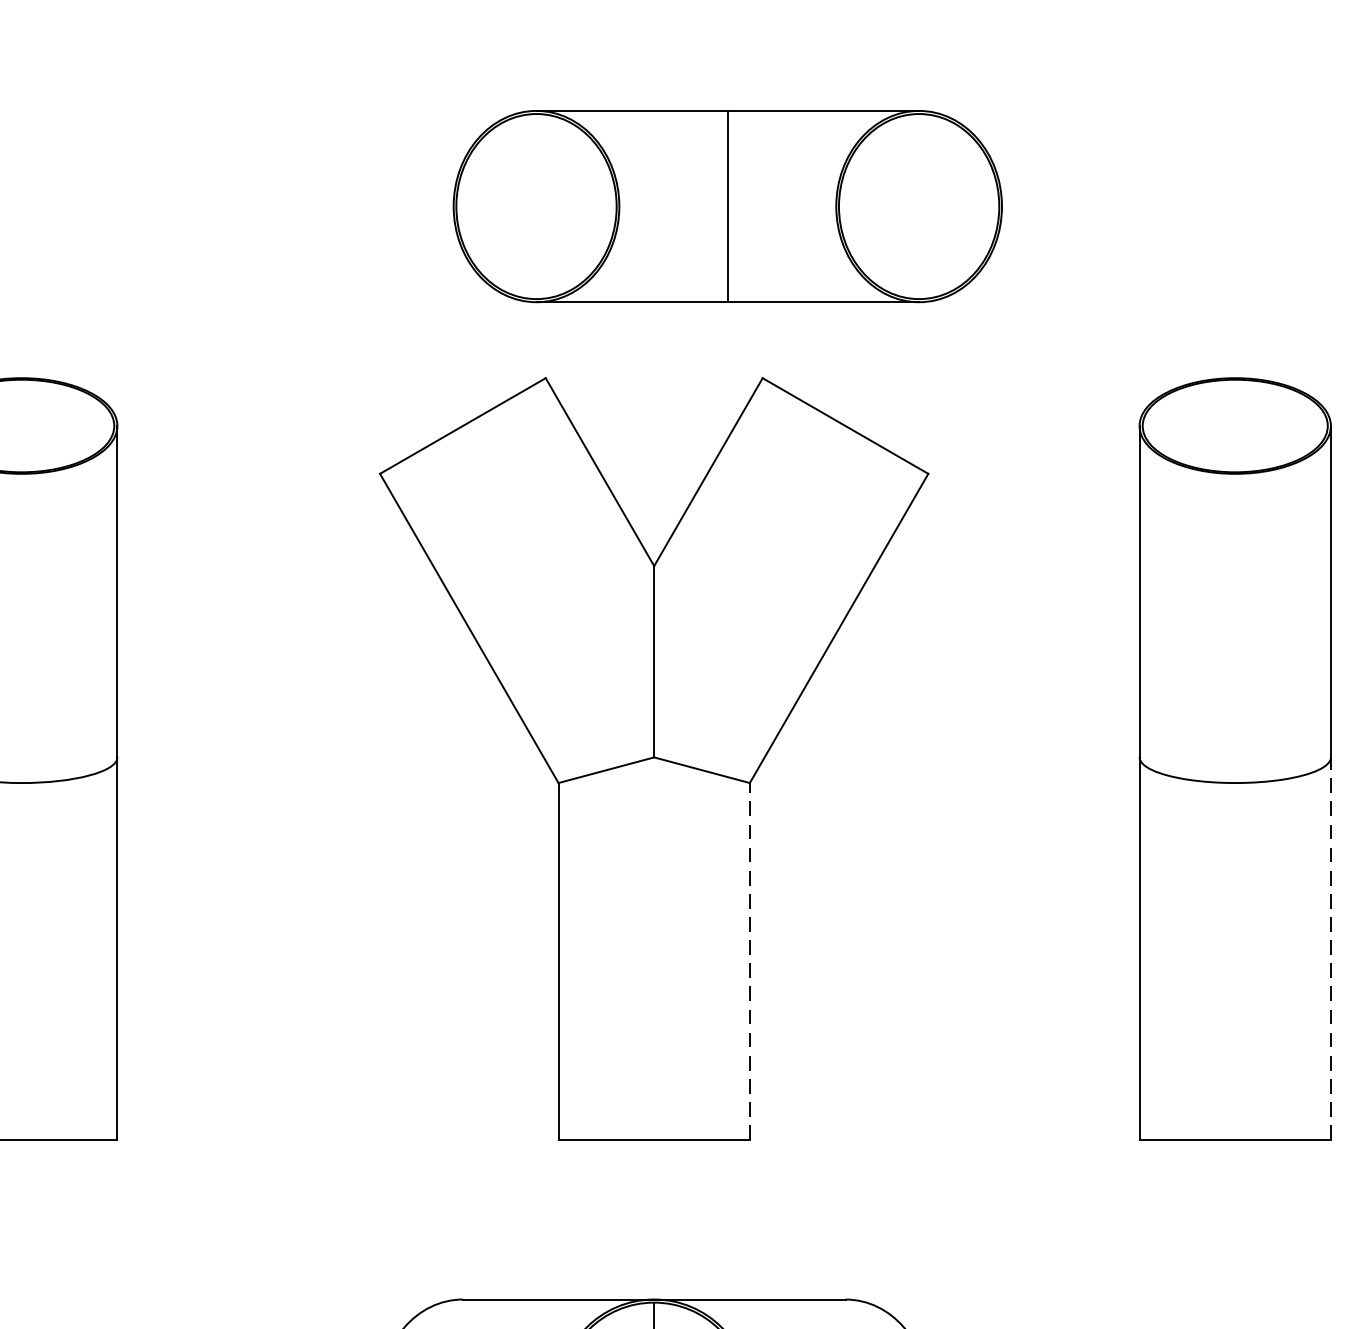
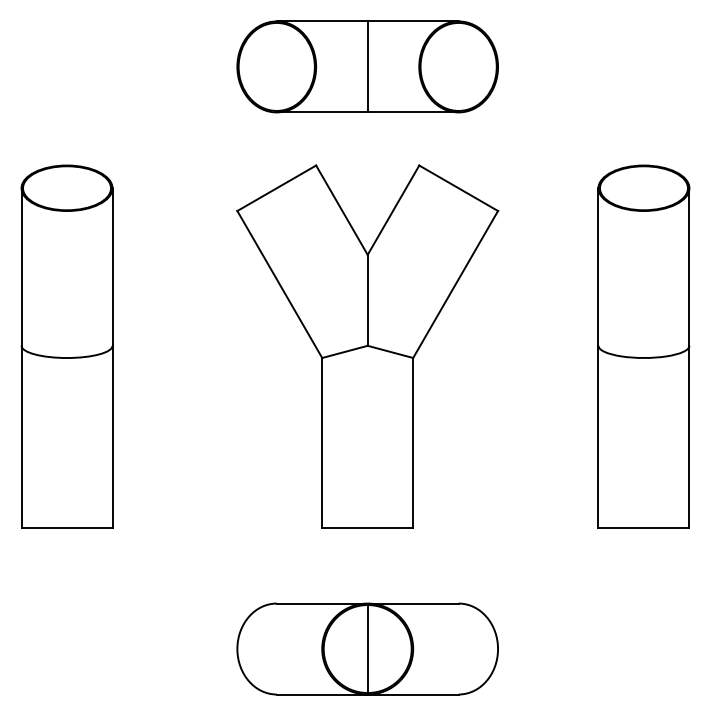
part: (727, 205) -> (367, 66), moved
line: (1331, 948) -> (689, 436), dashed -> solid
line: (750, 960) -> (413, 442), dashed -> solid

